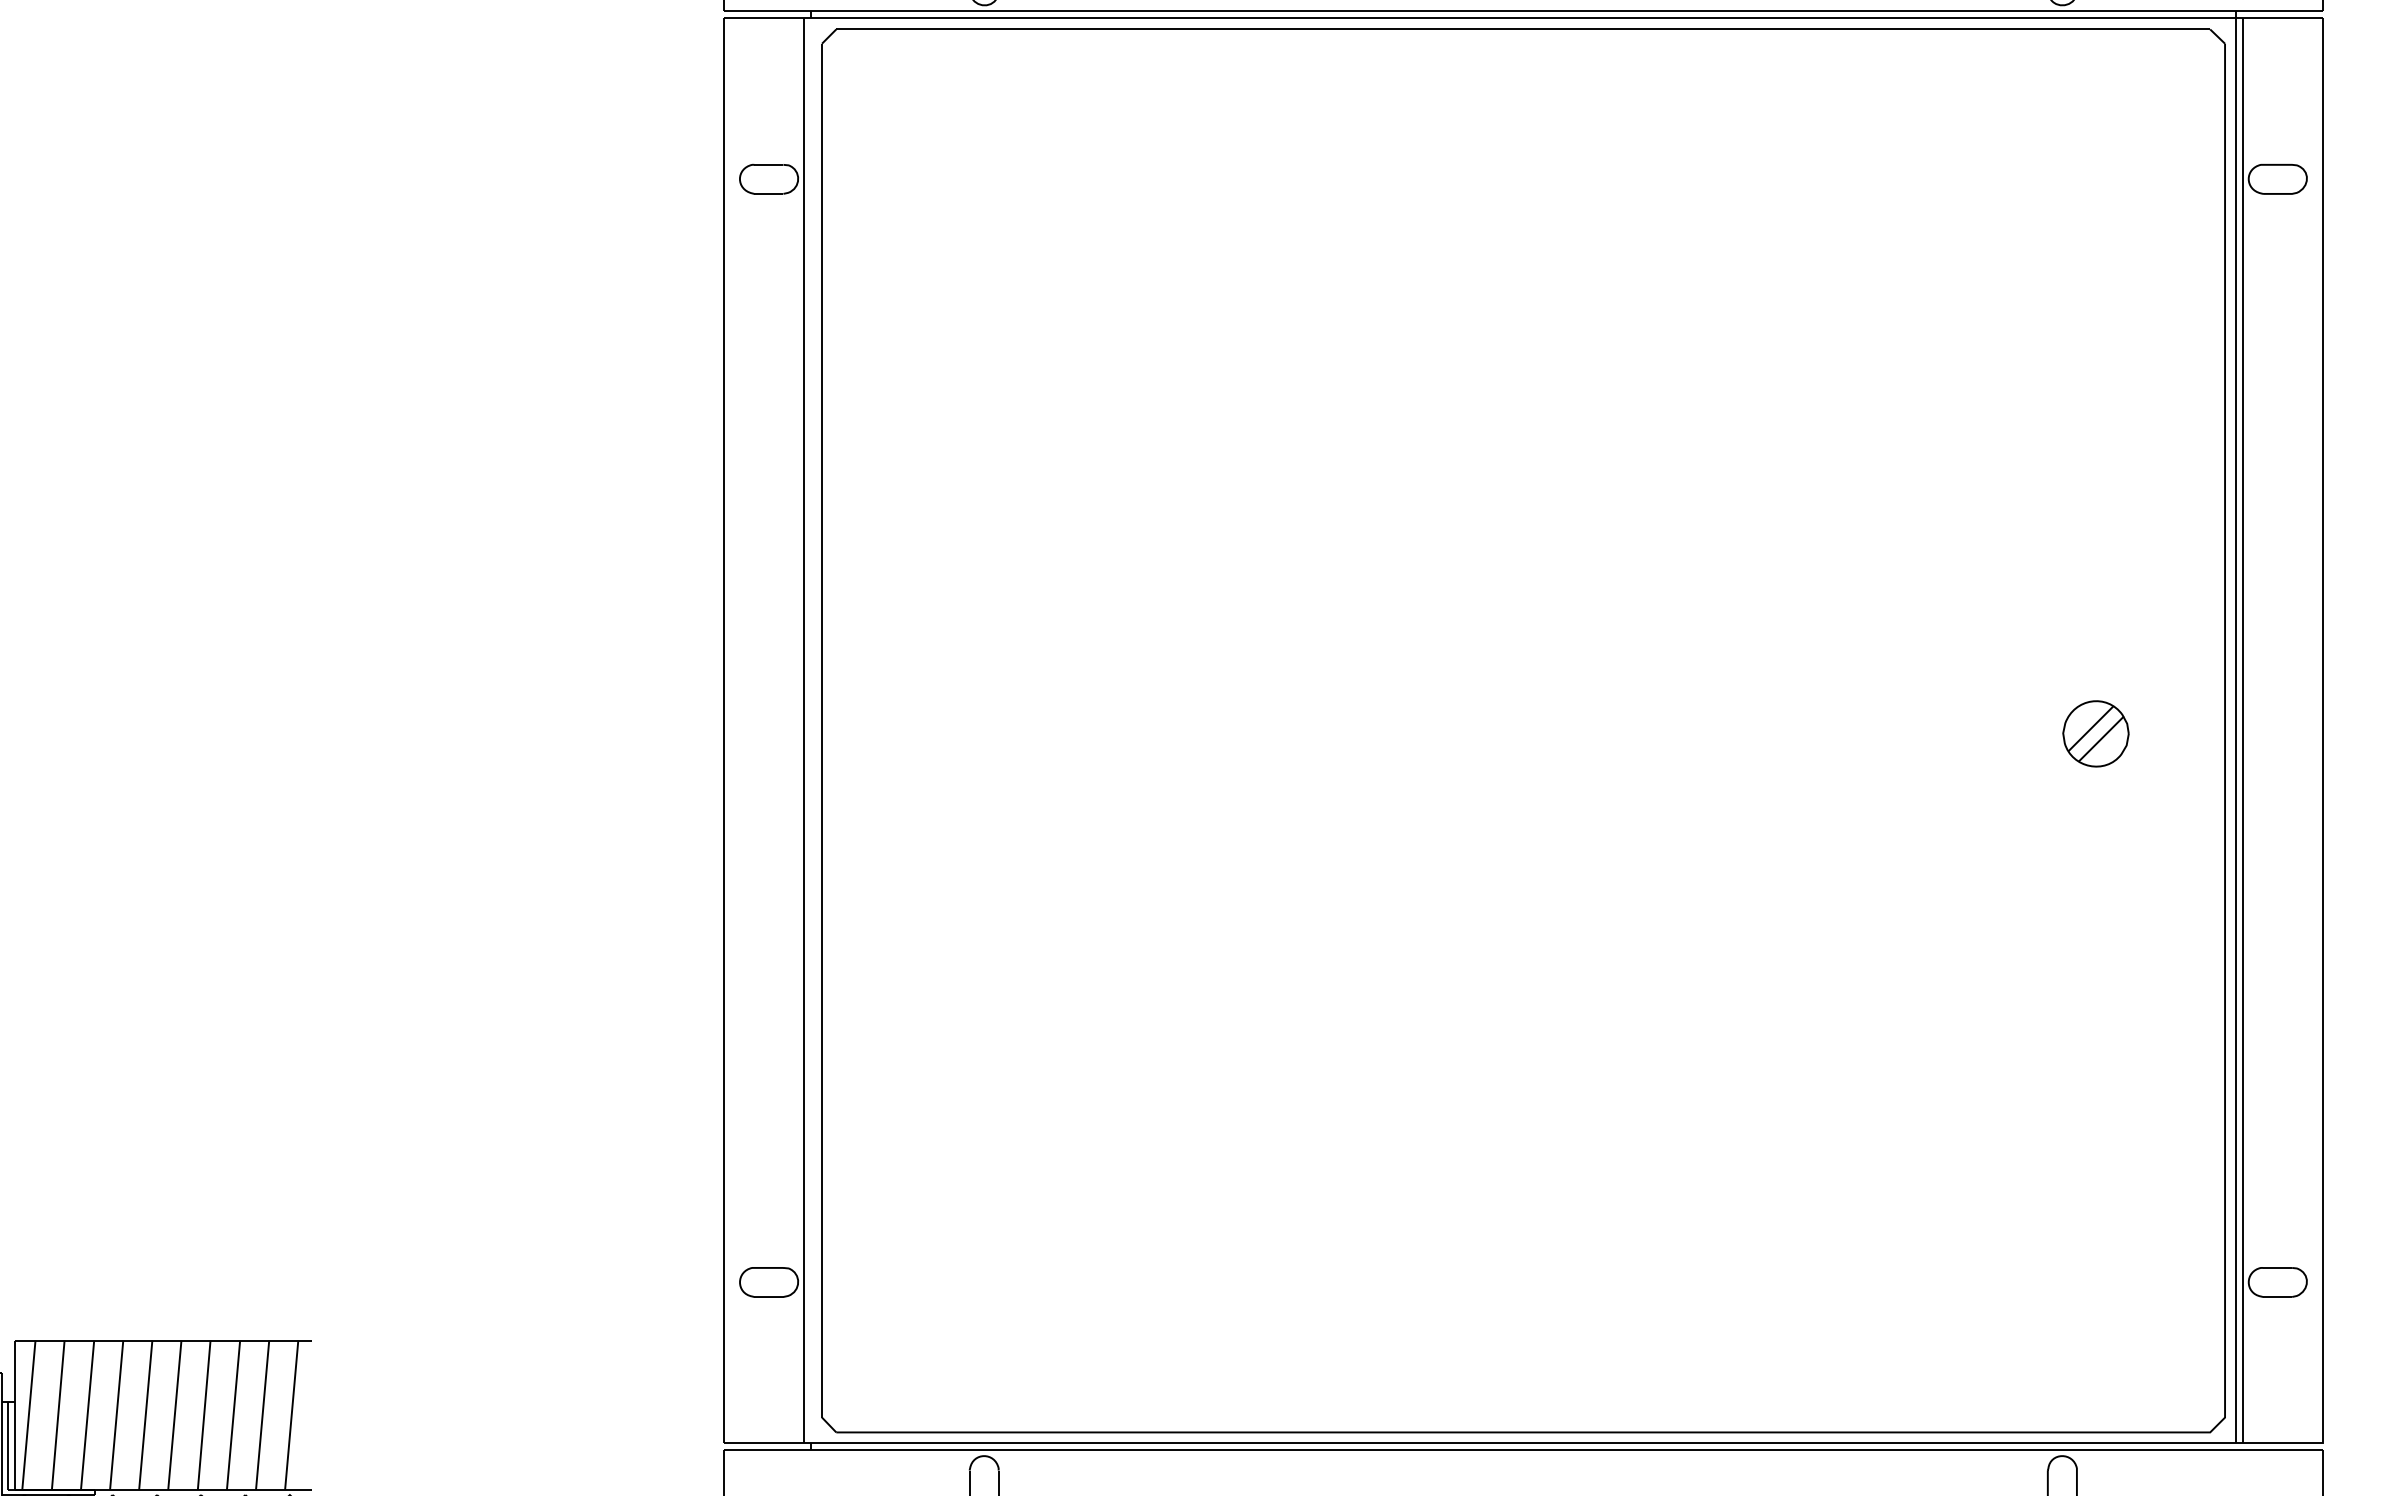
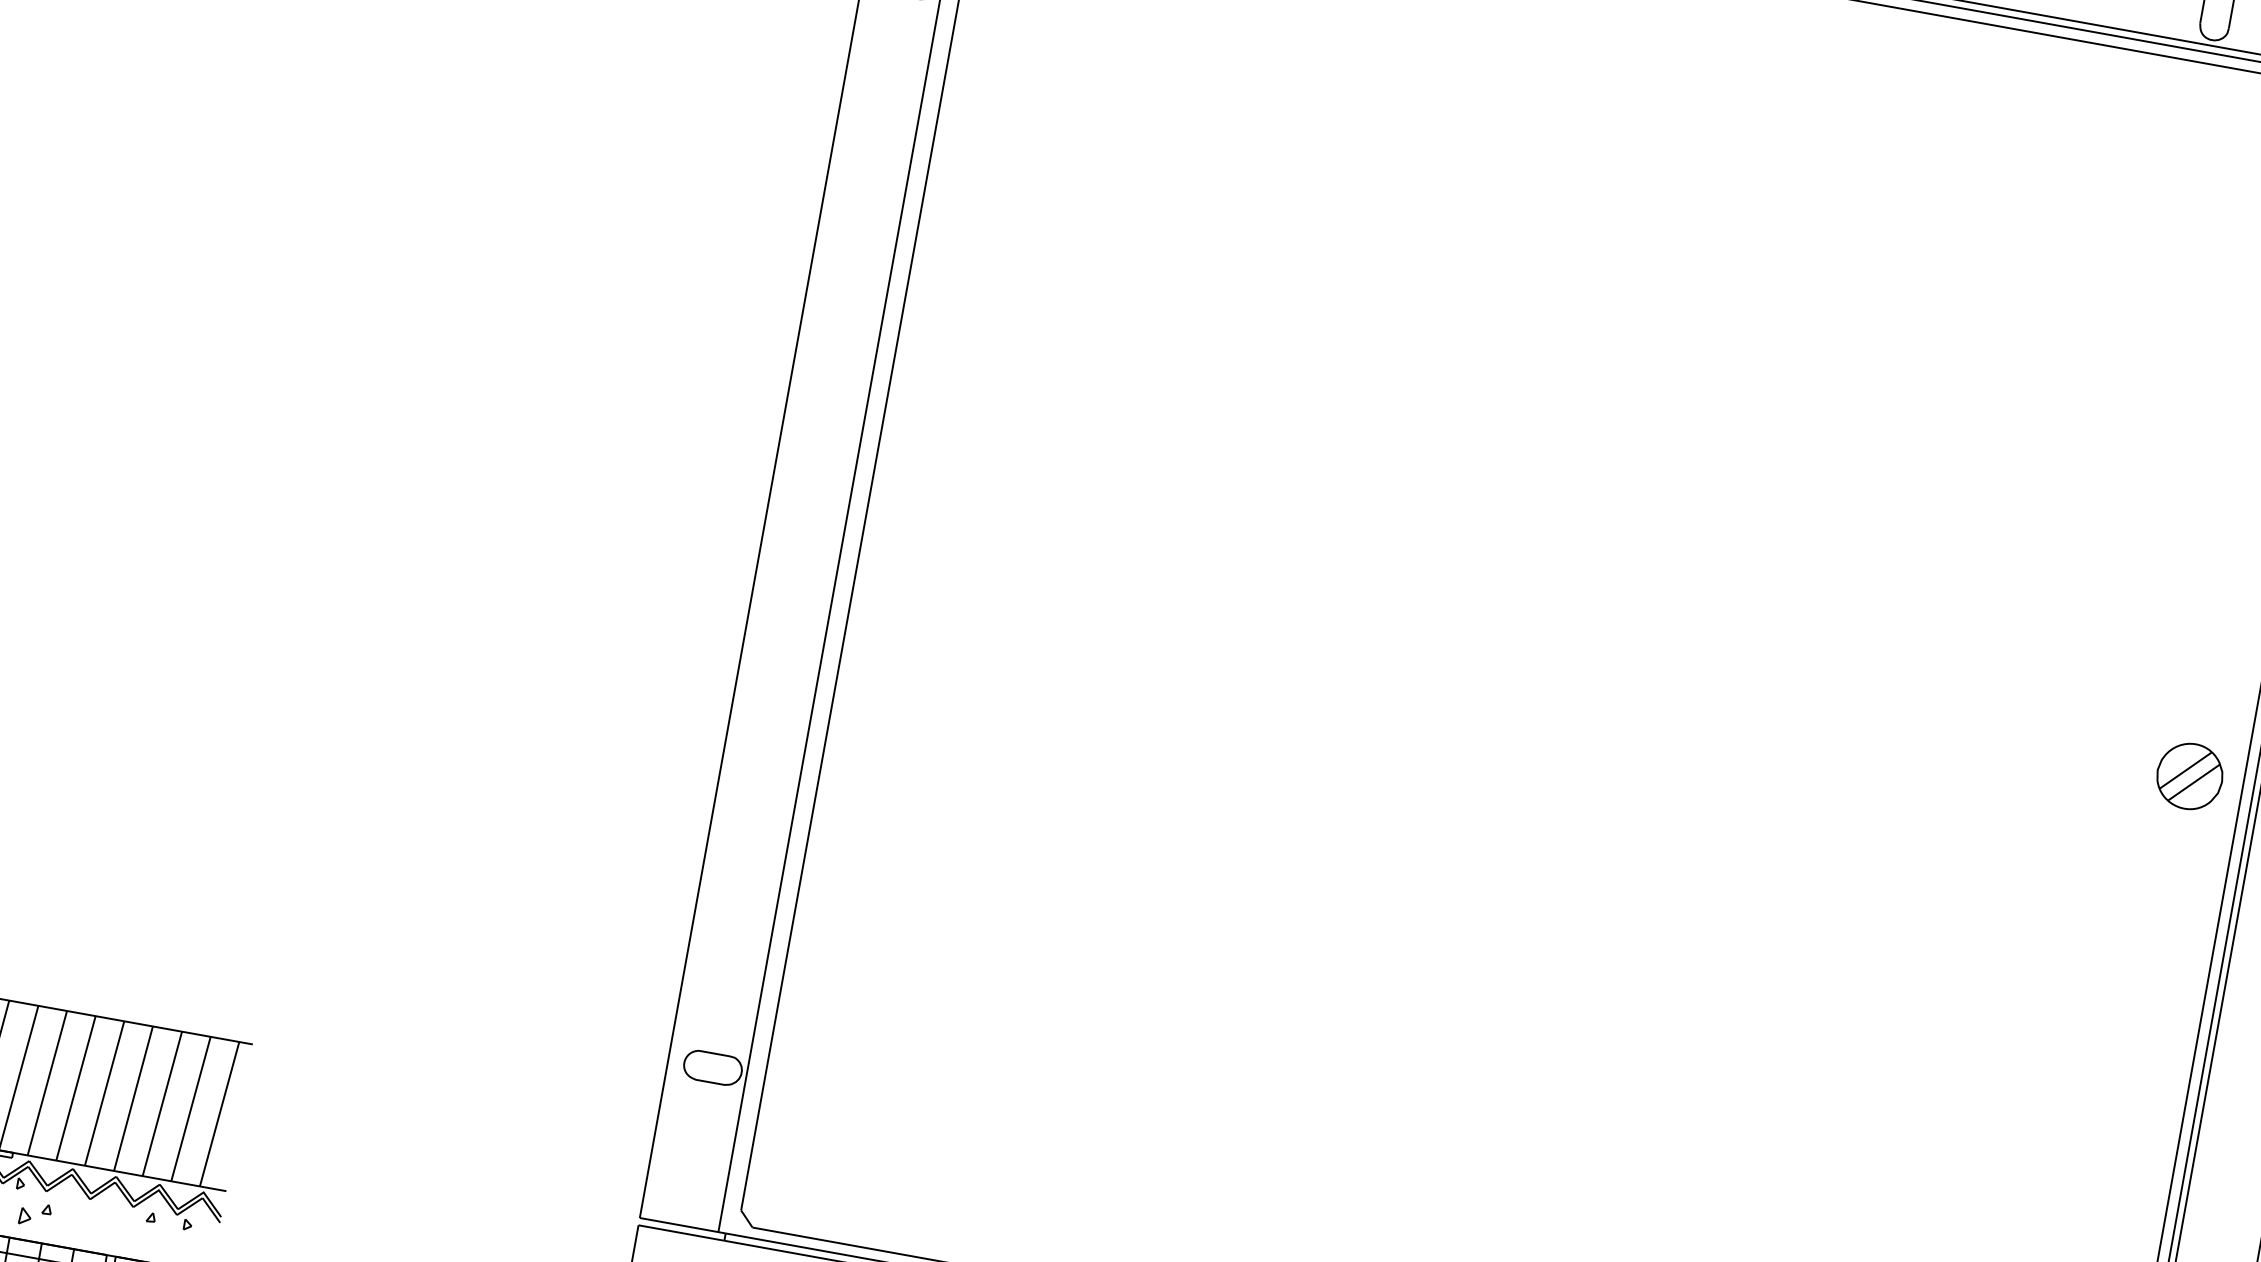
part: (2095, 733) -> (2189, 775), moved

